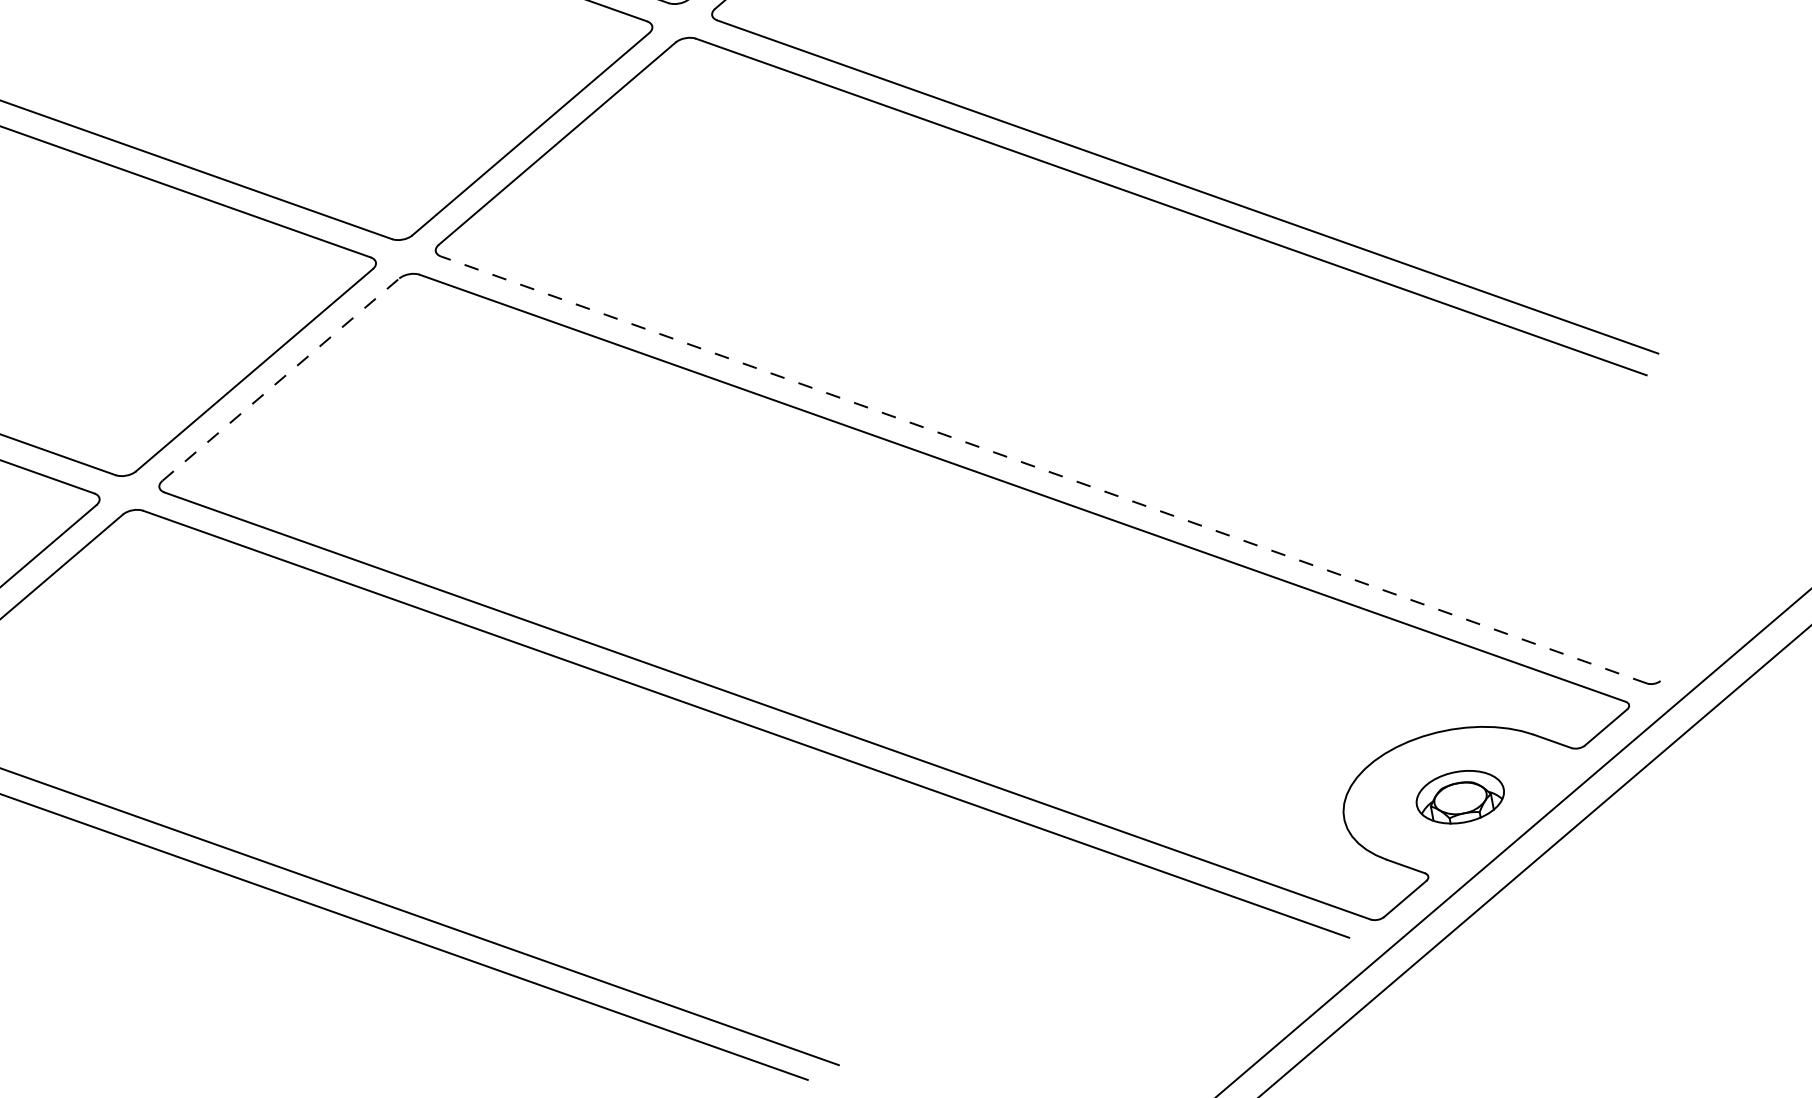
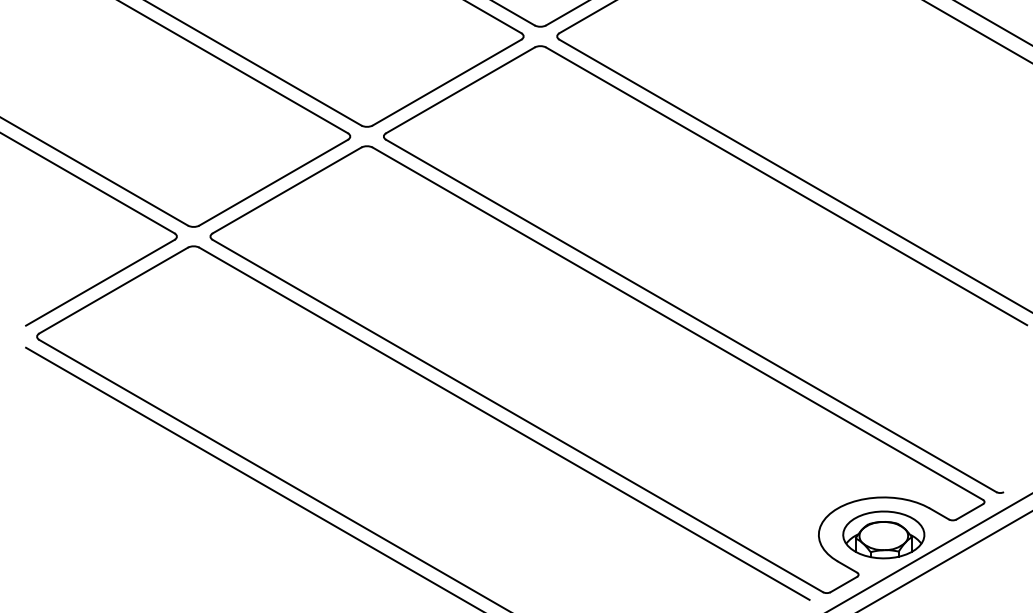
line: (281, 379) -> (287, 190), dashed -> solid
line: (1042, 469) -> (690, 315), dashed -> solid
part: (1459, 796) -> (883, 534), size x1.67

